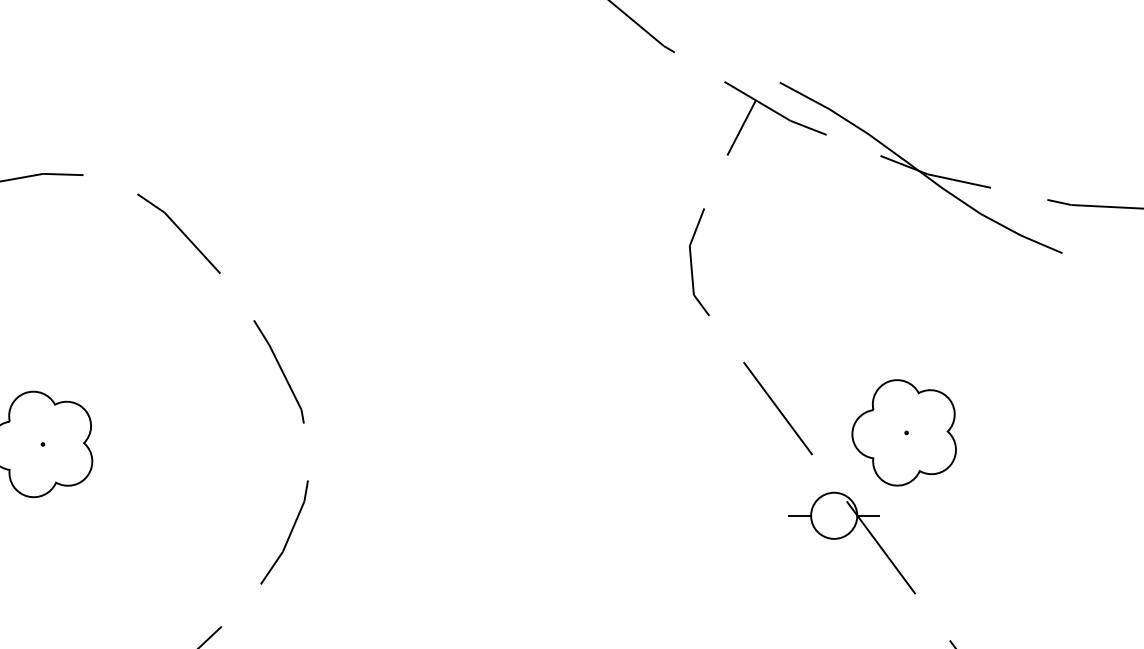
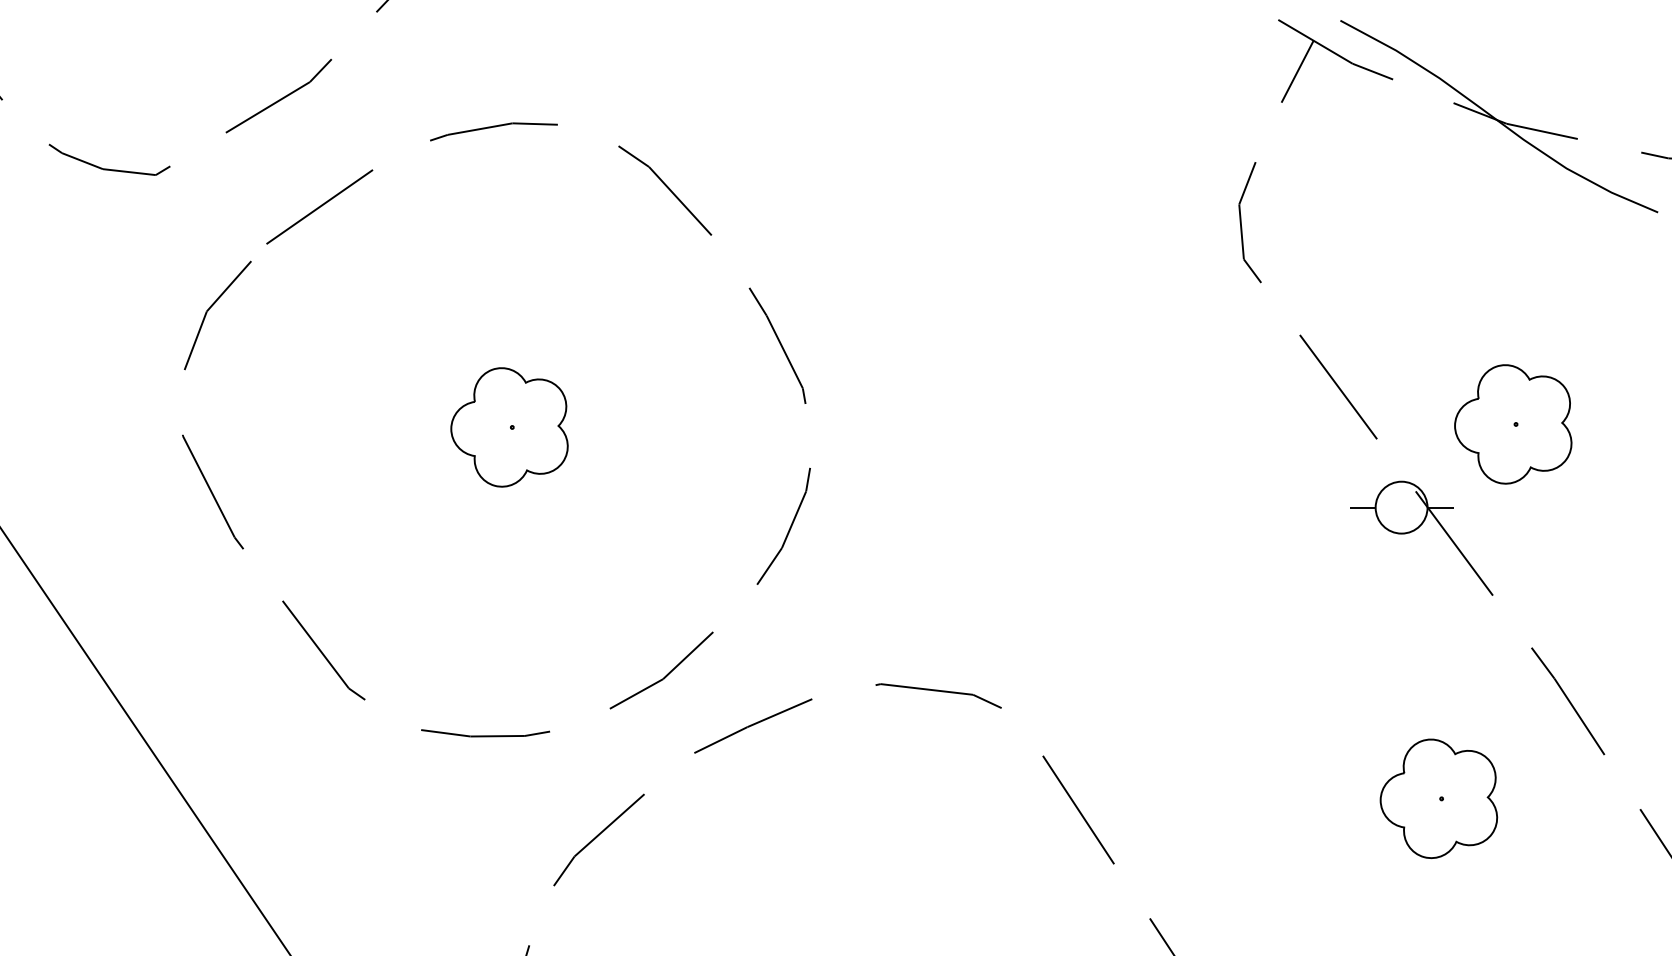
part: (904, 432) -> (1513, 424), moved

